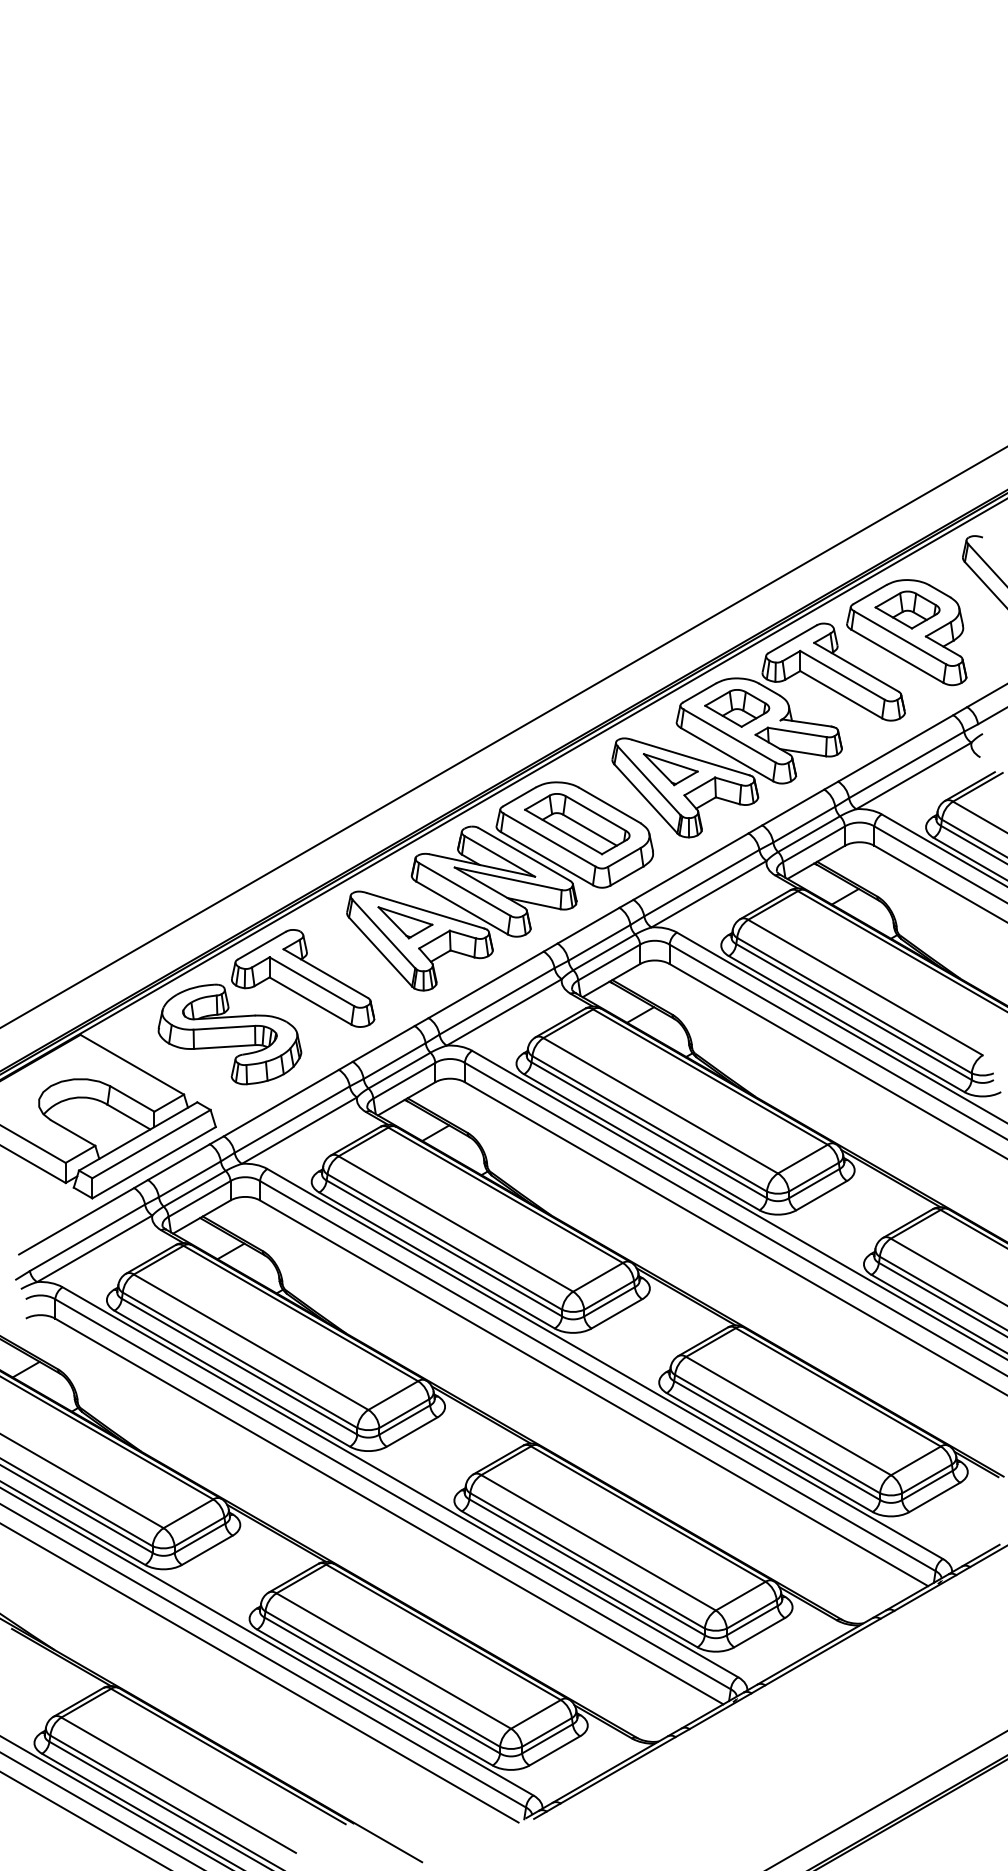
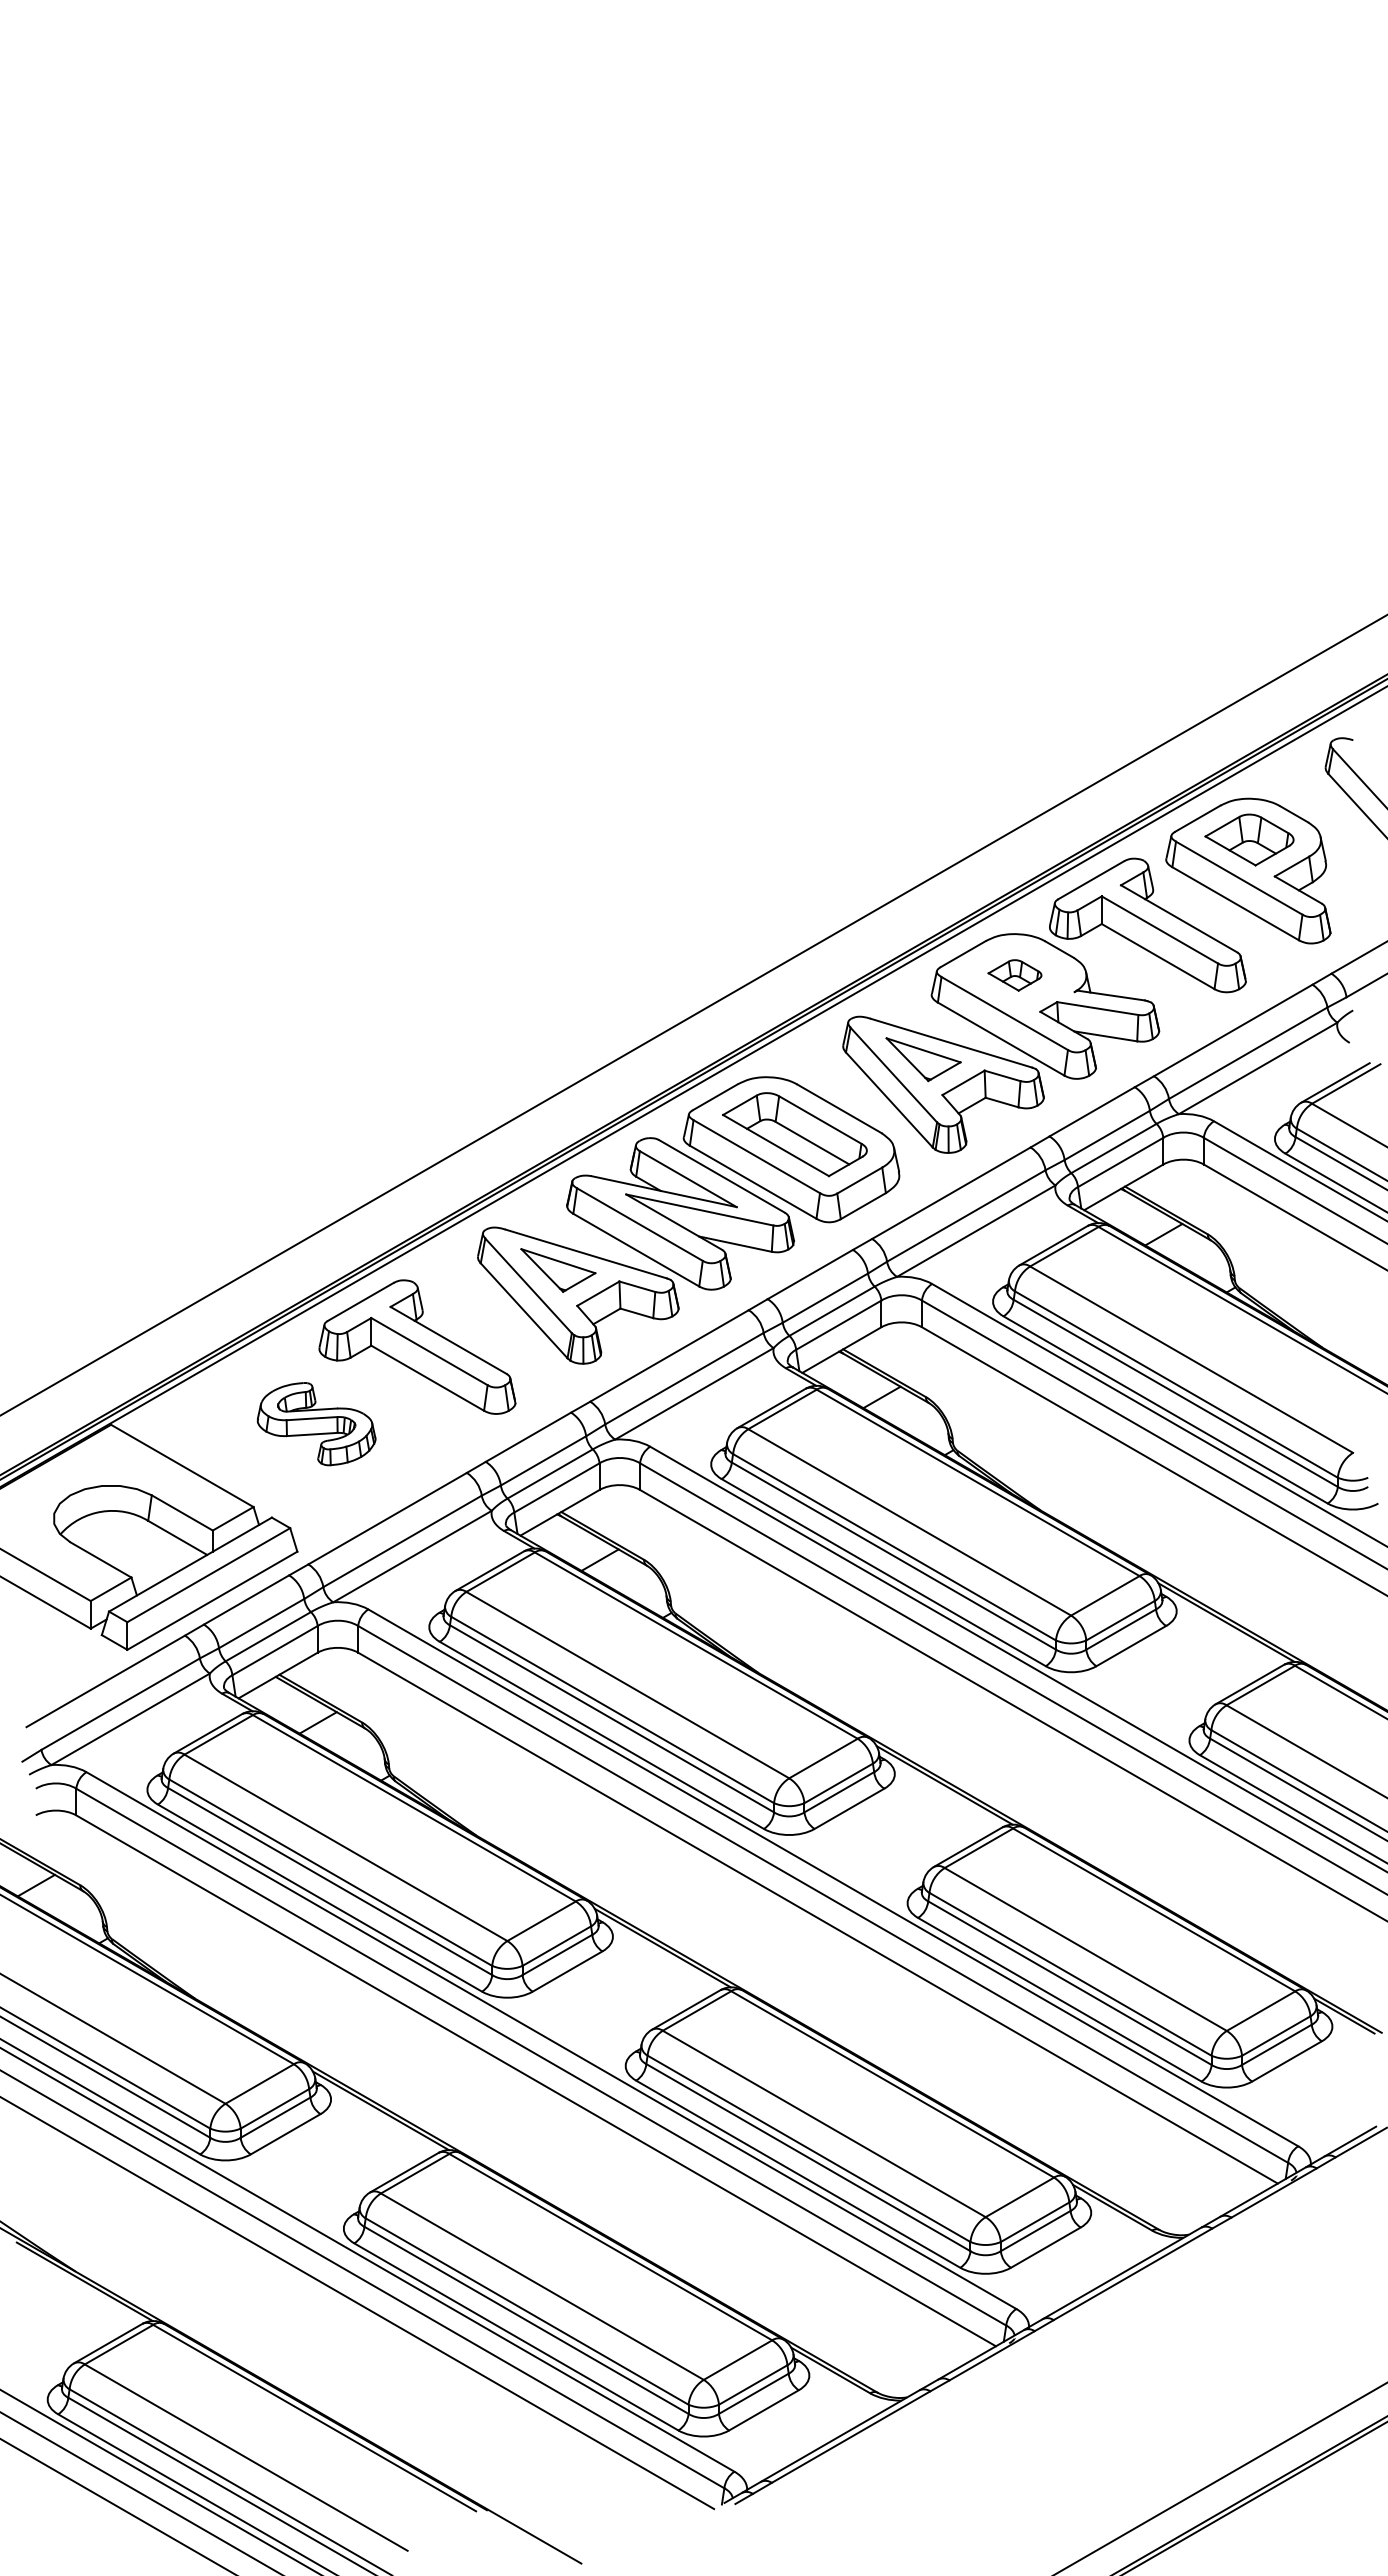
part: (736, 708) -> (1014, 975), size x0.6
part: (229, 1033) -> (316, 1423), size x0.6

